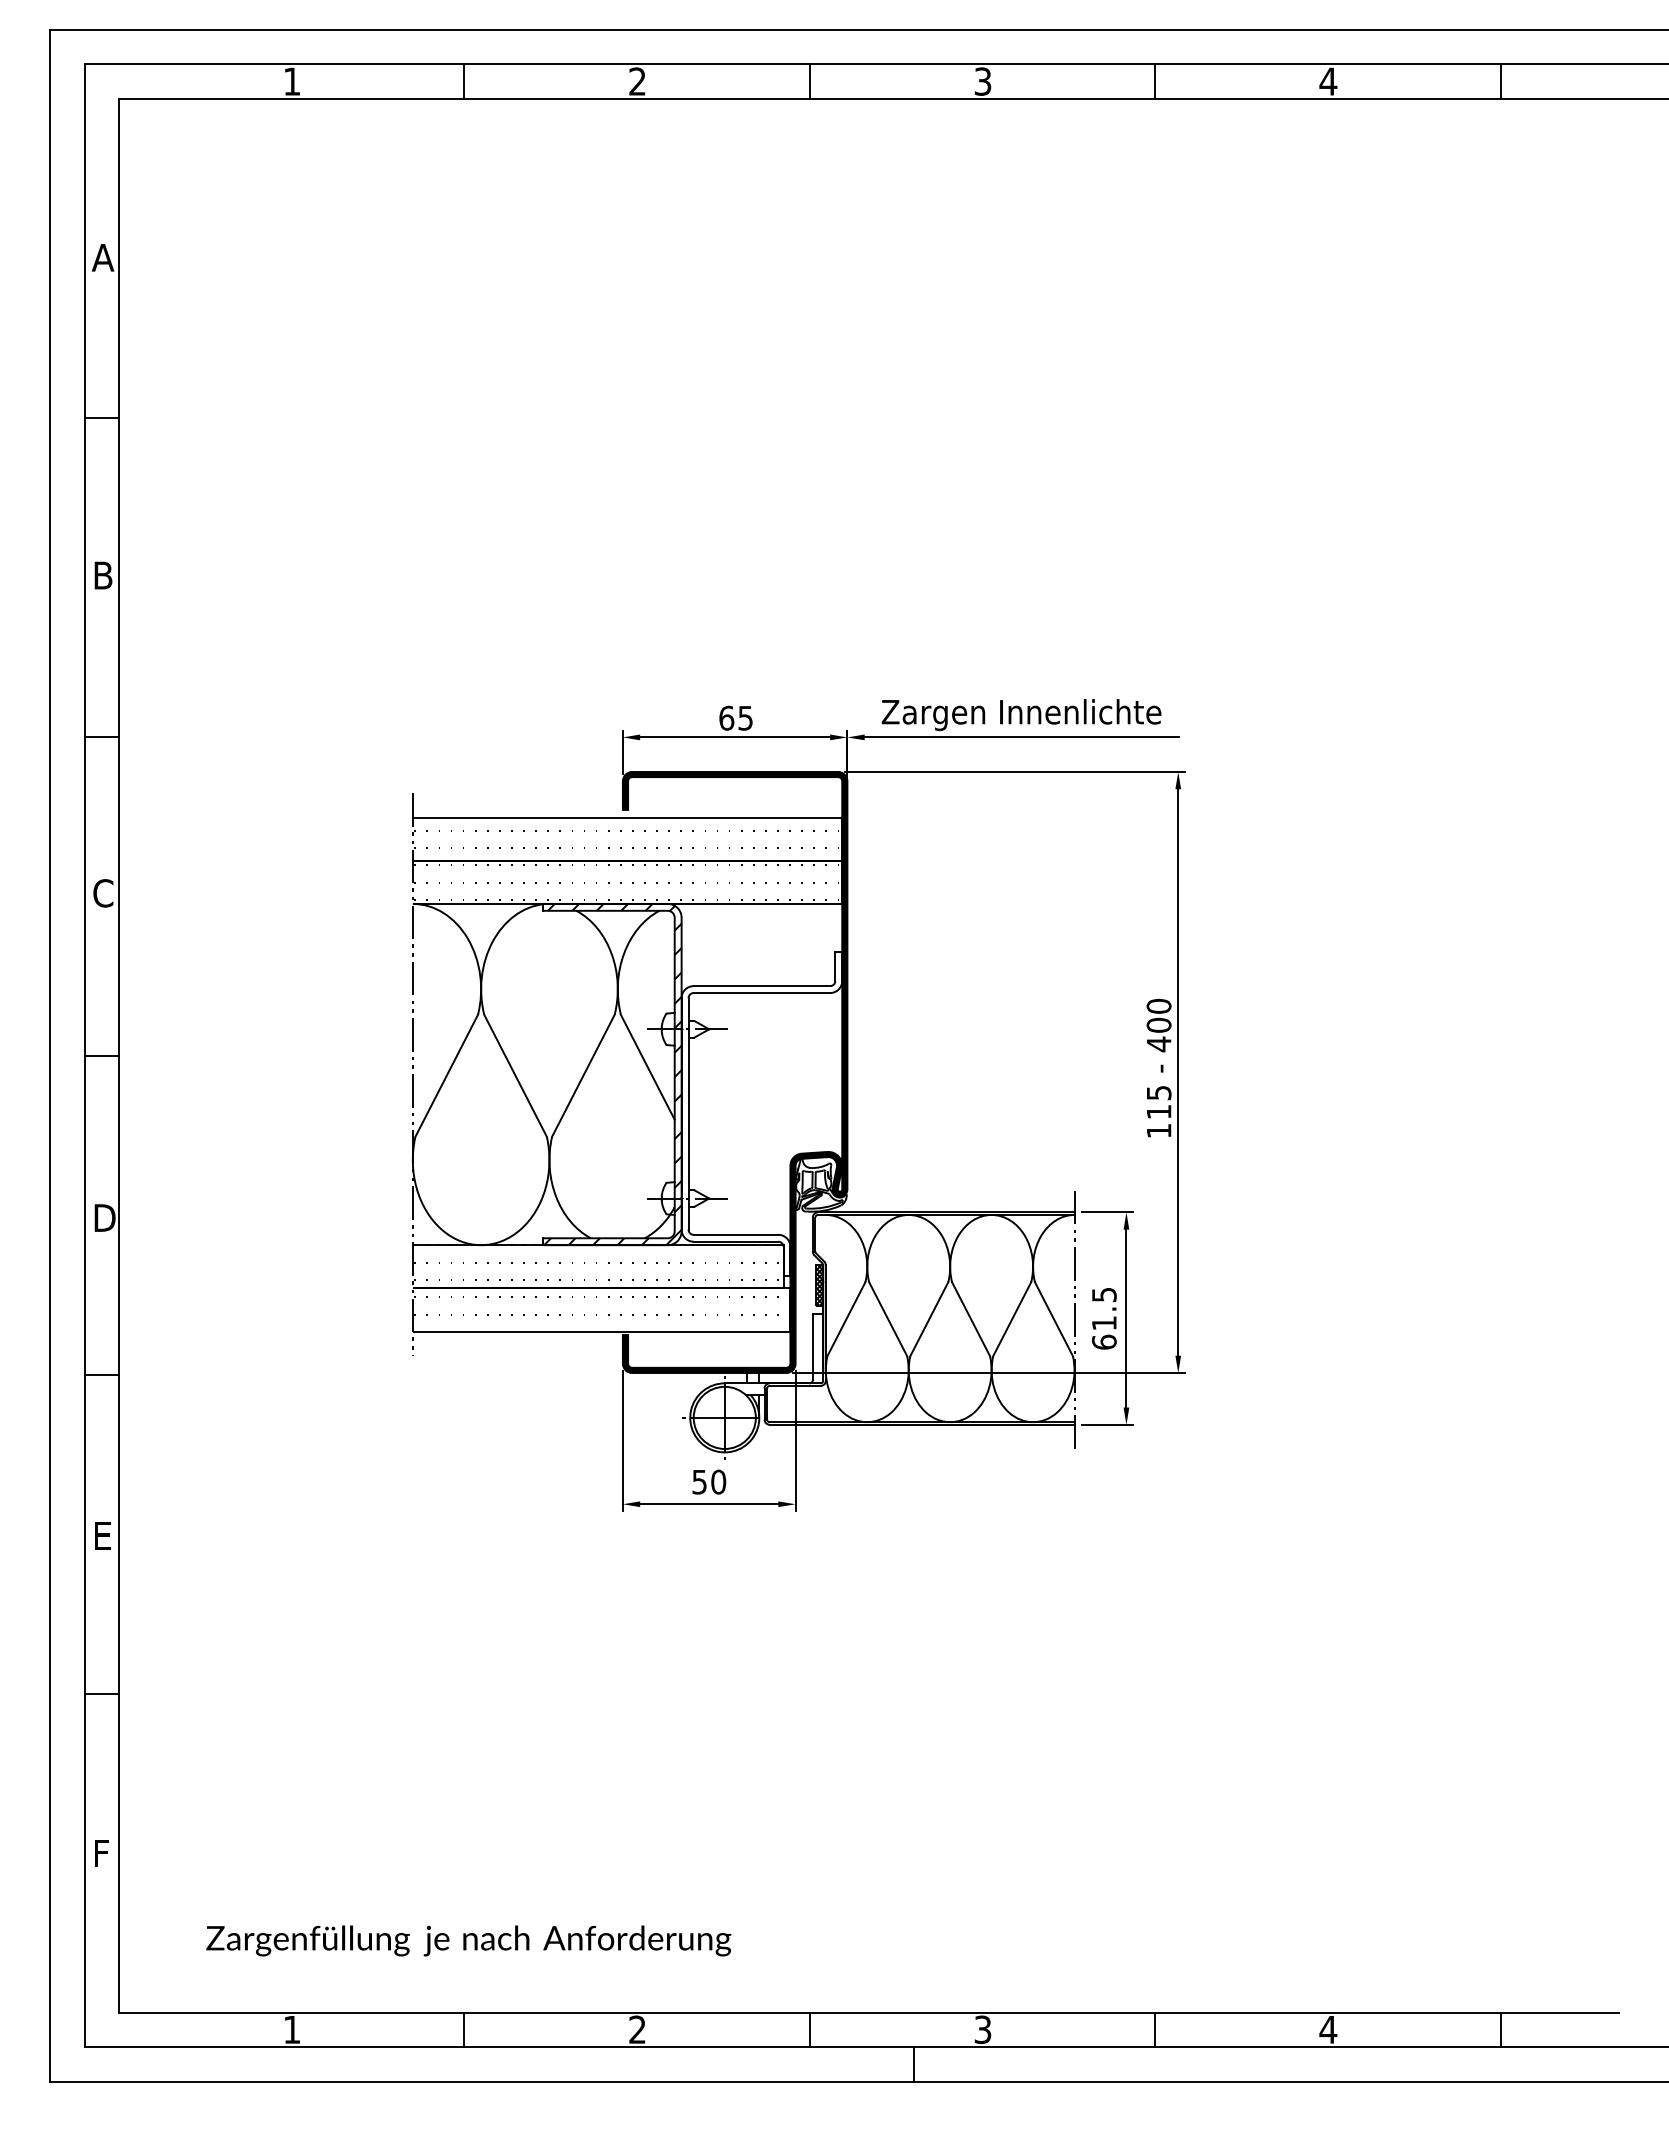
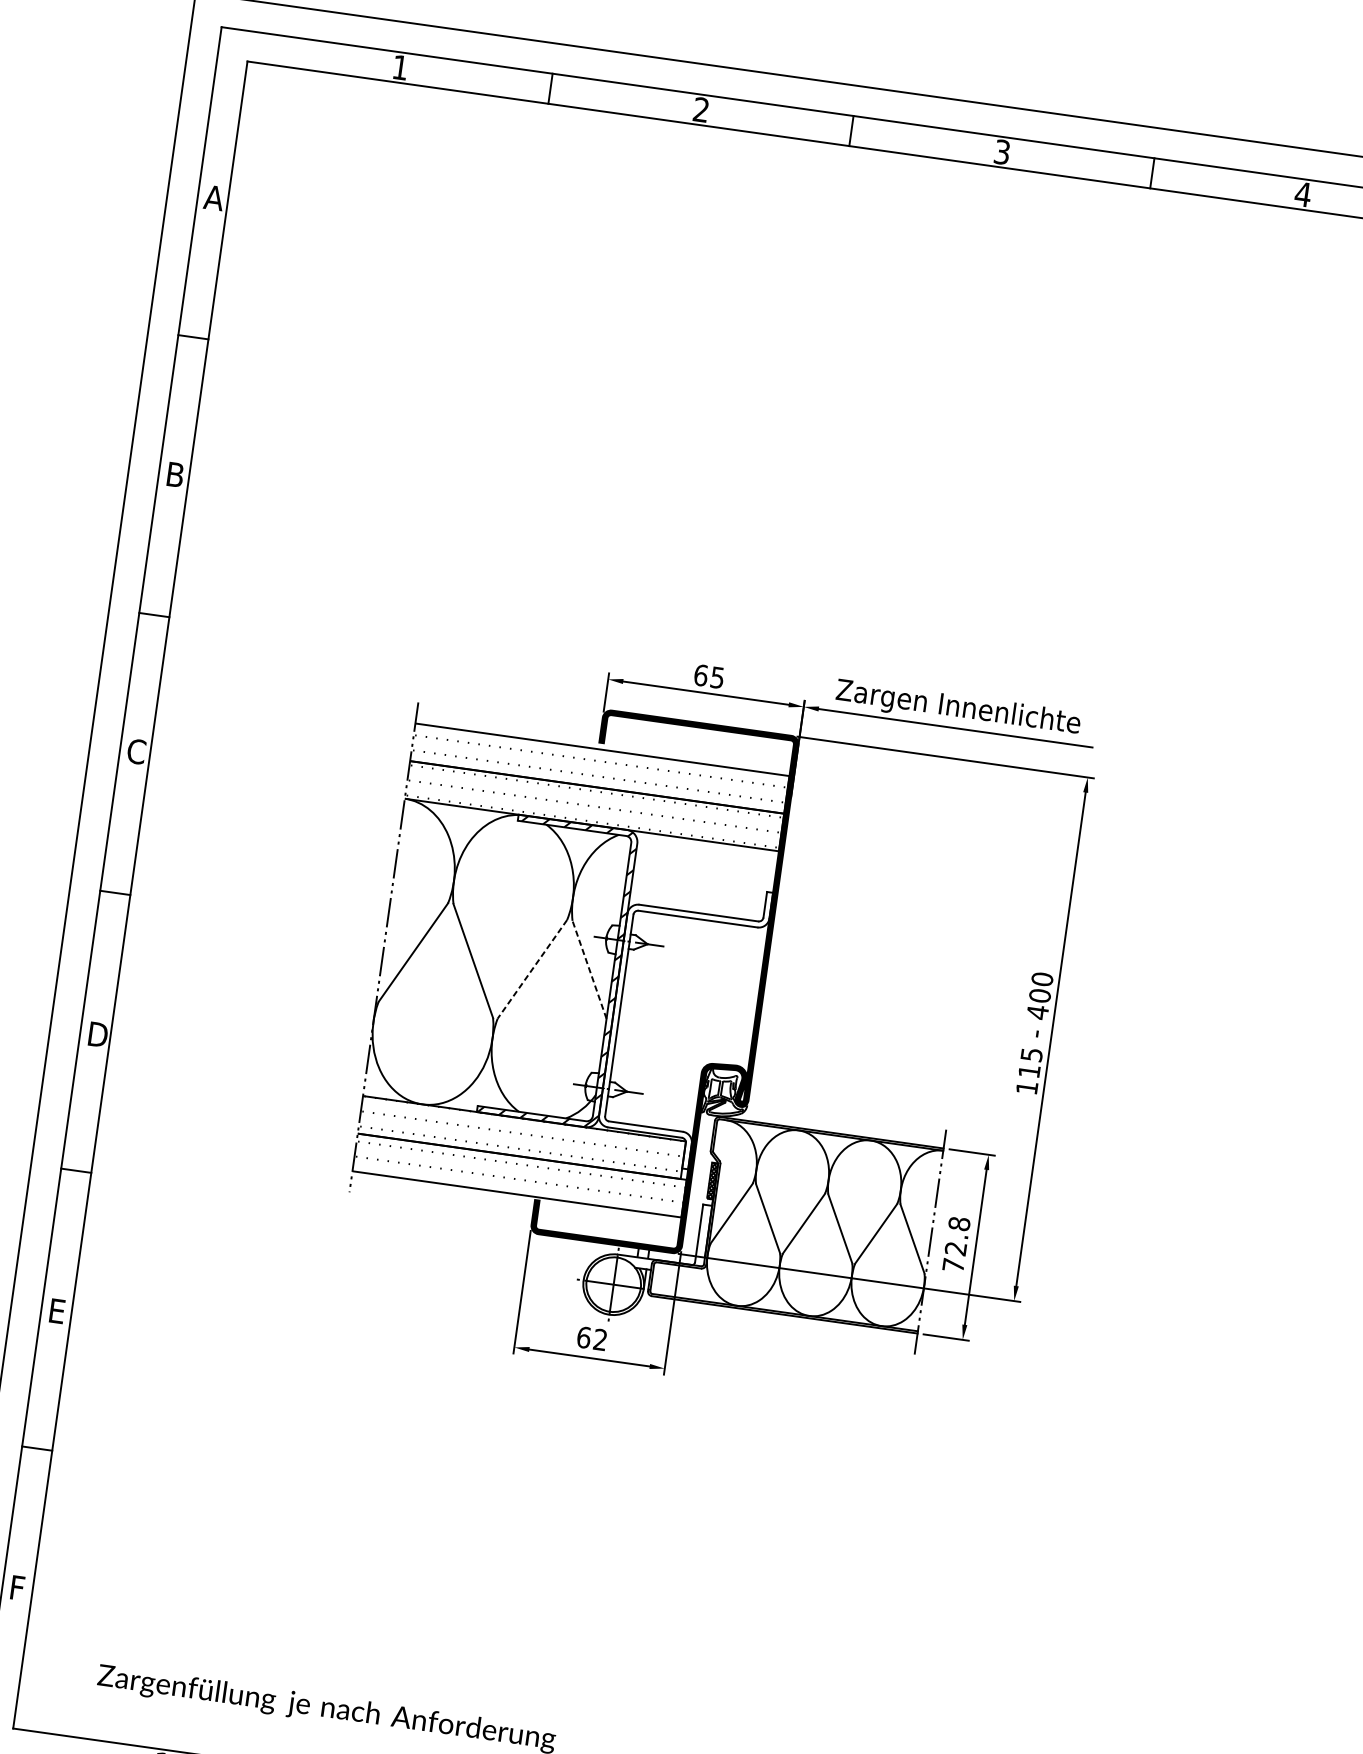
line: (647, 1067) -> (589, 969), solid -> dashed
line: (583, 1075) -> (532, 969), solid -> dashed
text: (1103, 1318) -> (955, 1244), 61.5 -> 72.8
text: (709, 1481) -> (592, 1338), 50 -> 62

